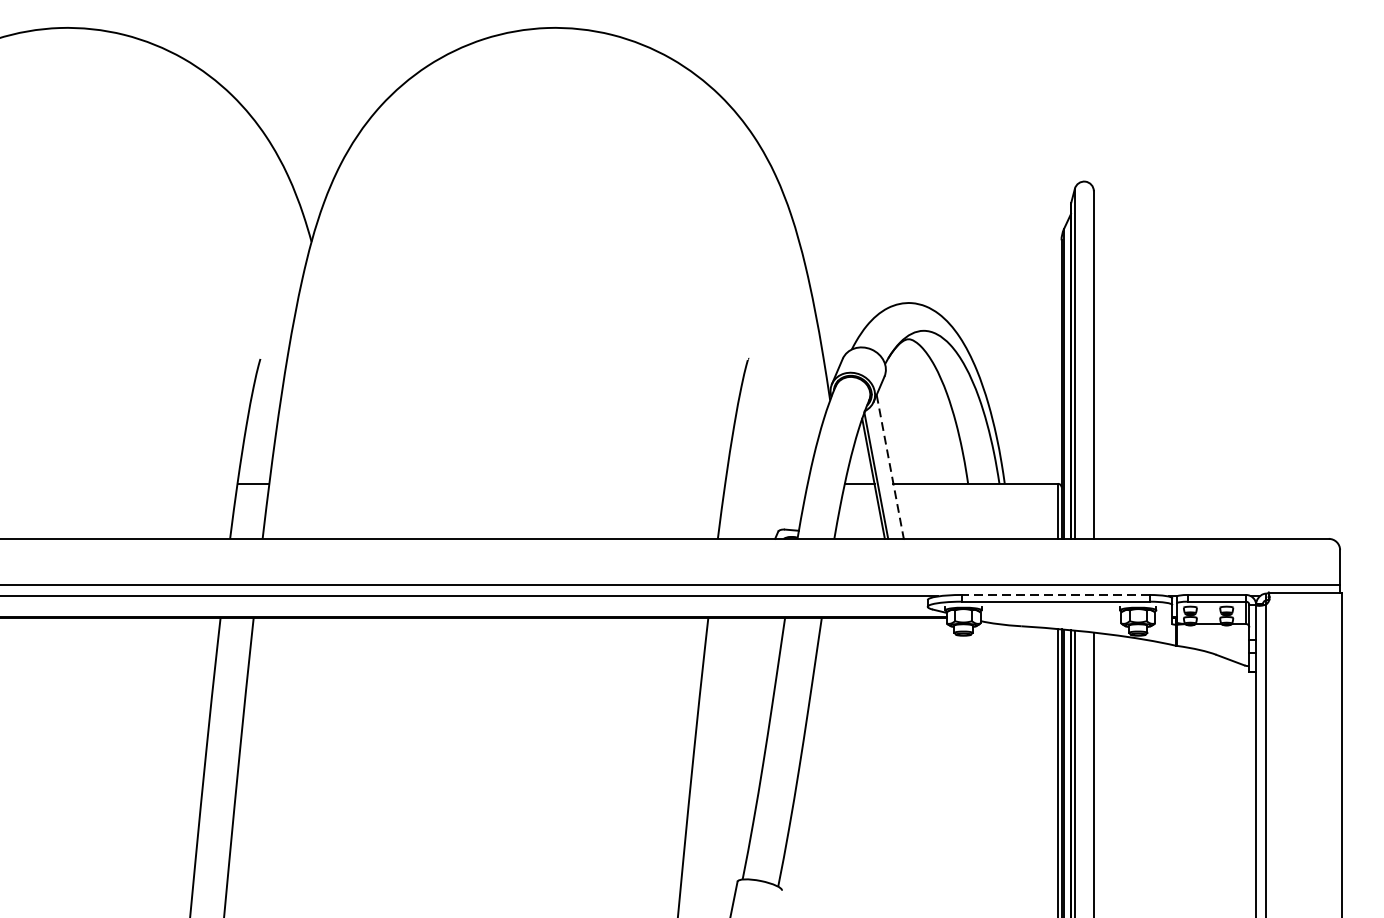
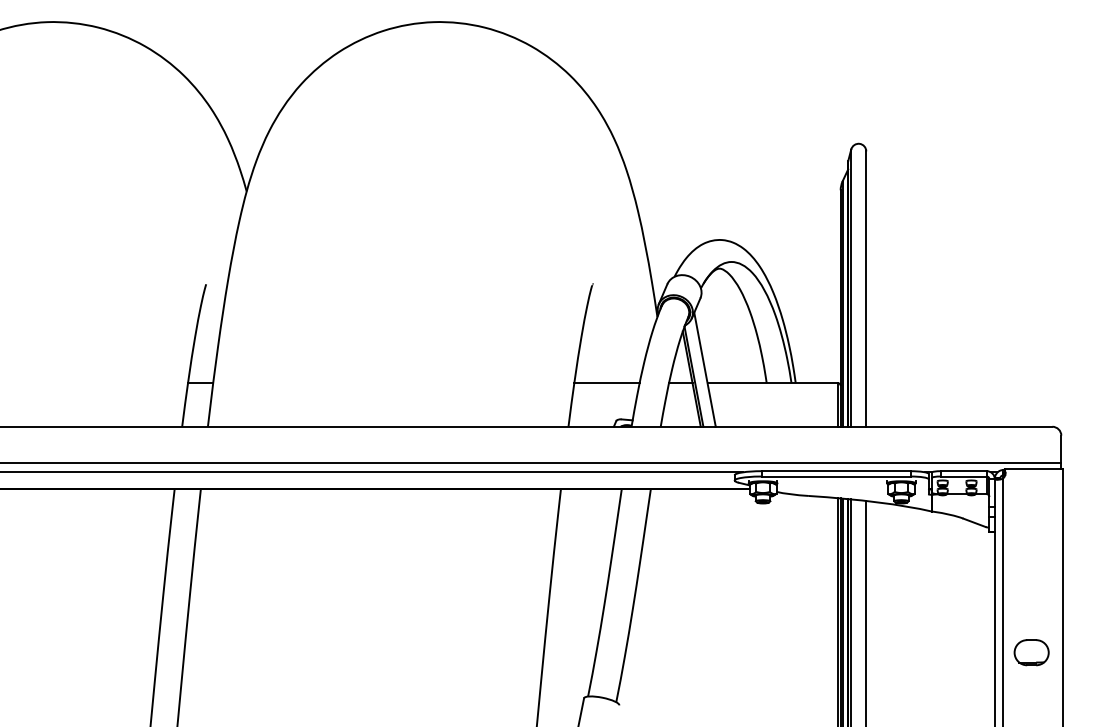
line: (890, 466) -> (705, 369), dashed -> solid
line: (765, 484) -> (606, 383), added
line: (1054, 595) -> (835, 471), dashed -> solid
part: (1302, 823) -> (1031, 652), added

